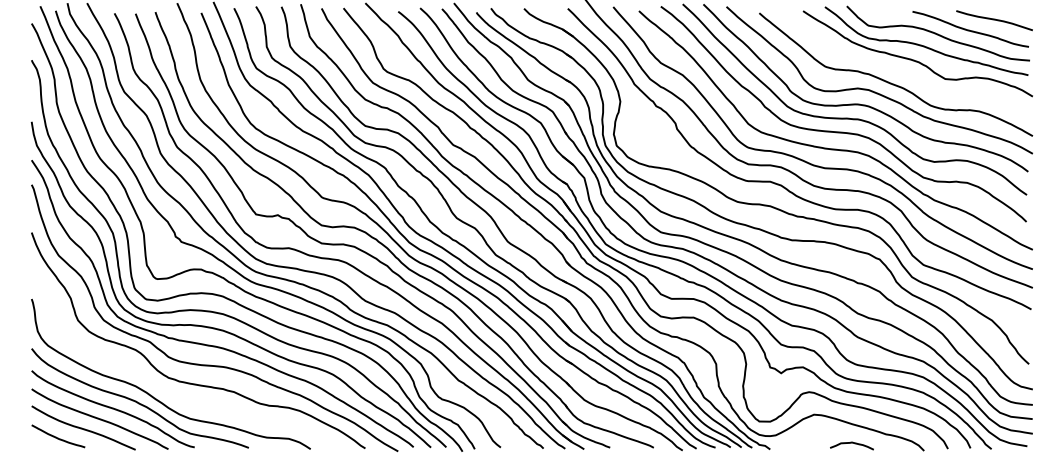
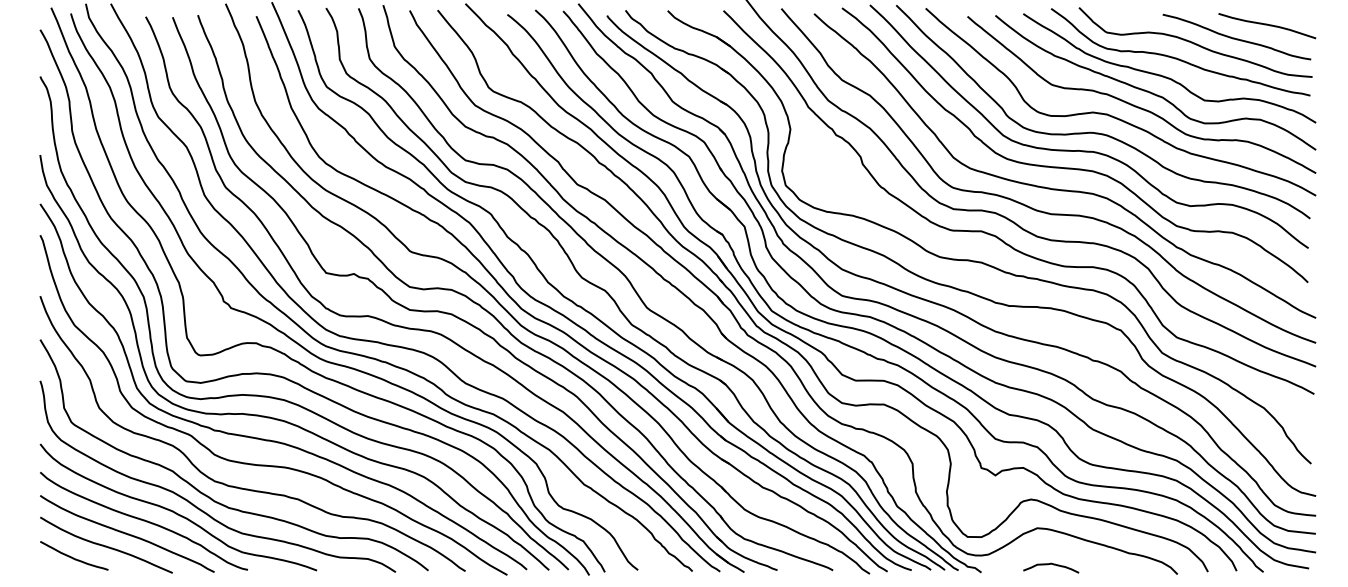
curve: (904, 72) -> (1152, 92), added
curve: (161, 387) -> (205, 493), added
curve: (851, 443) -> (1050, 564), moved

